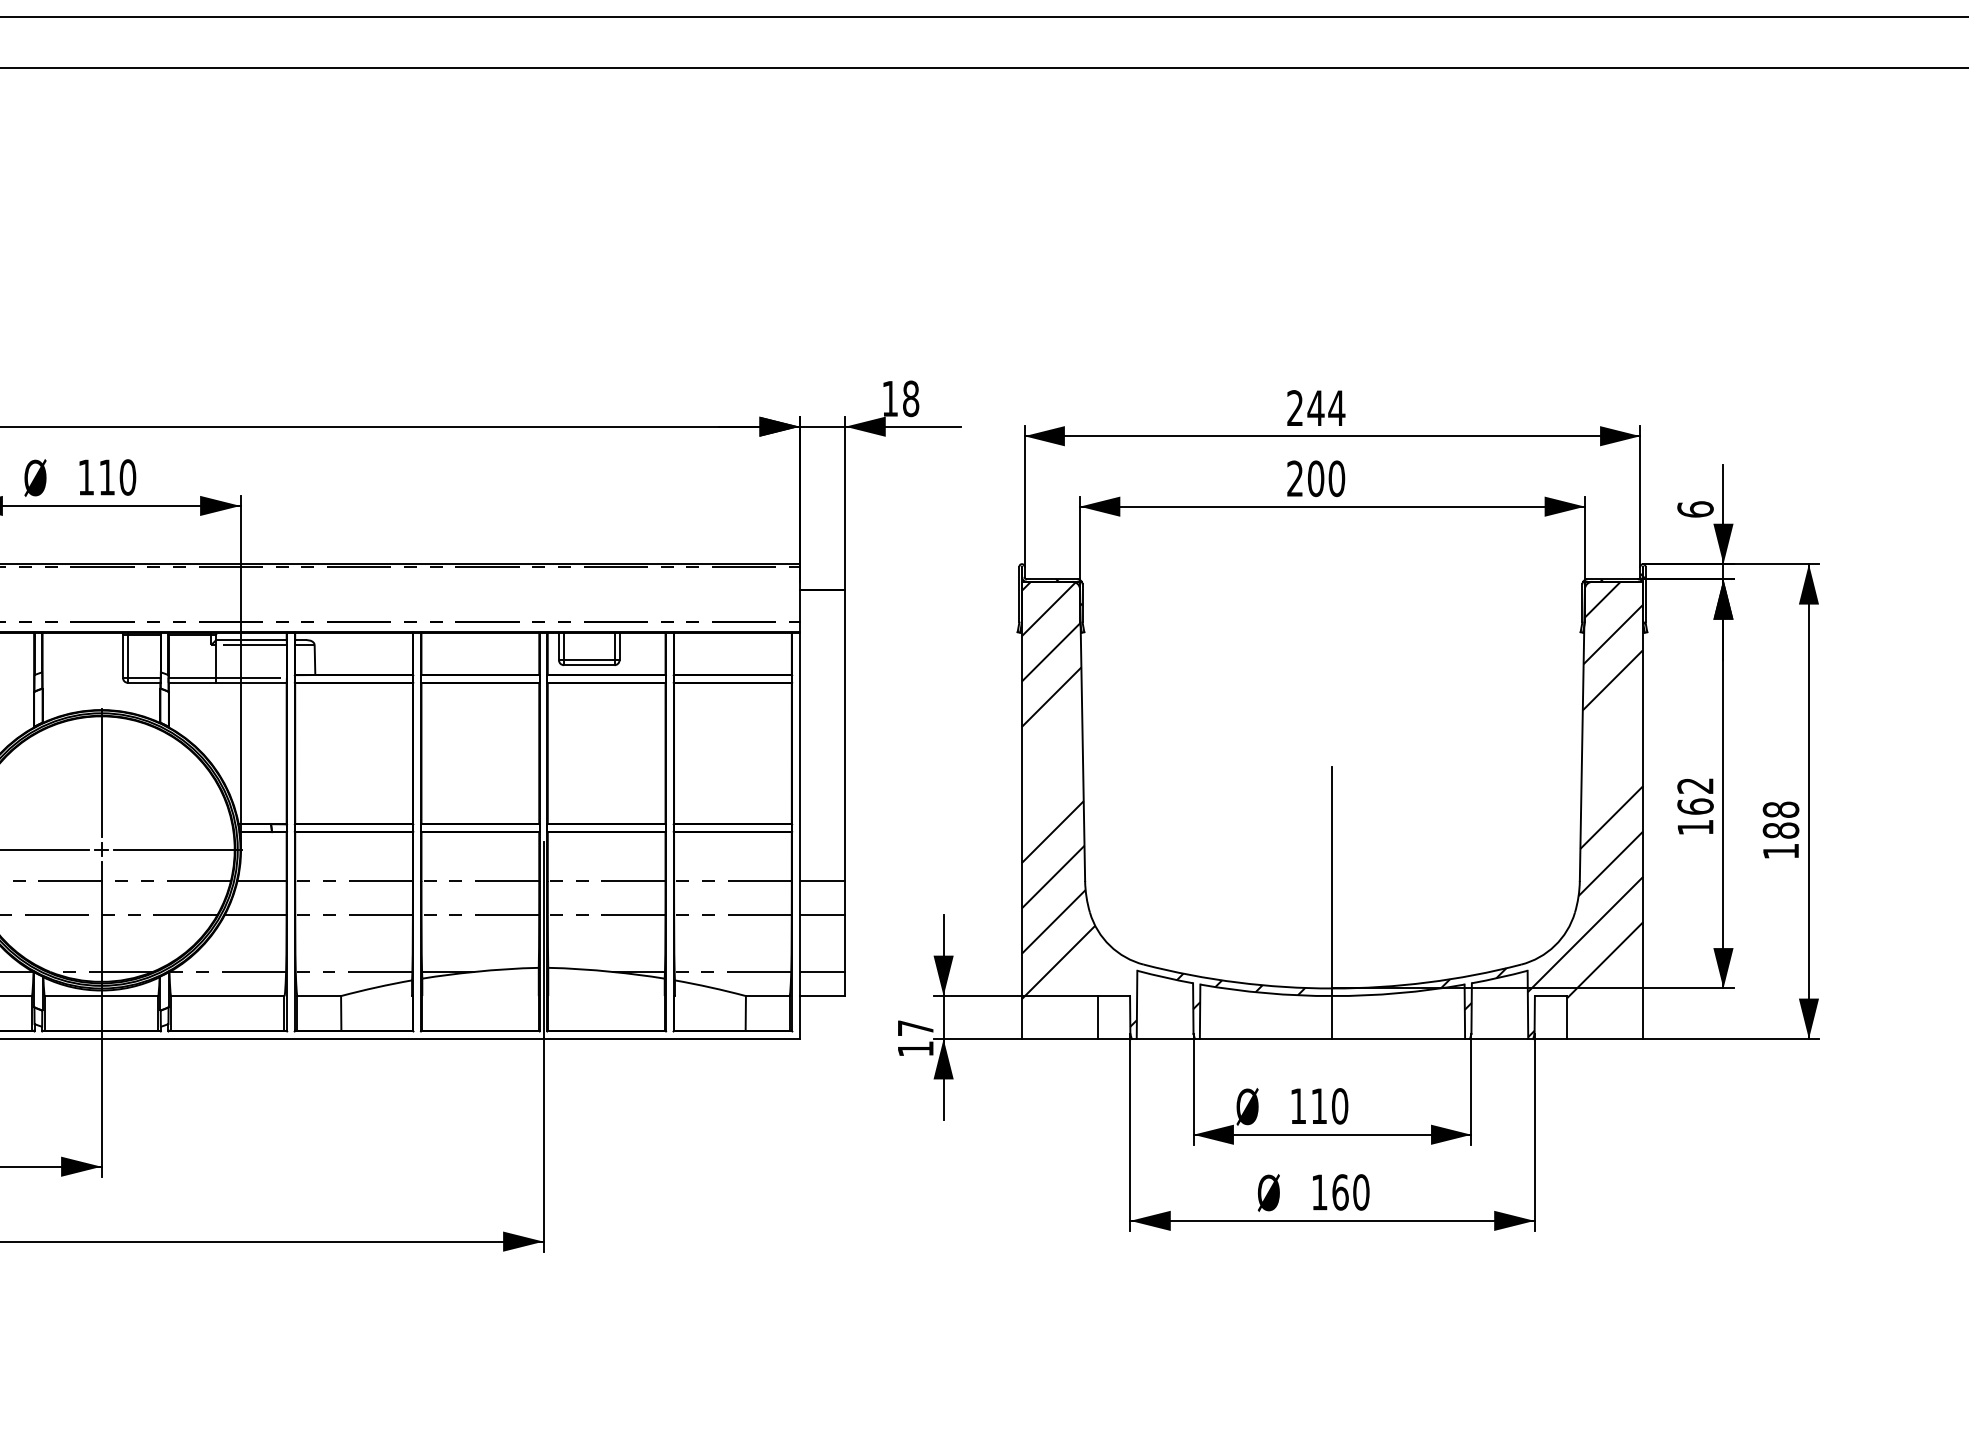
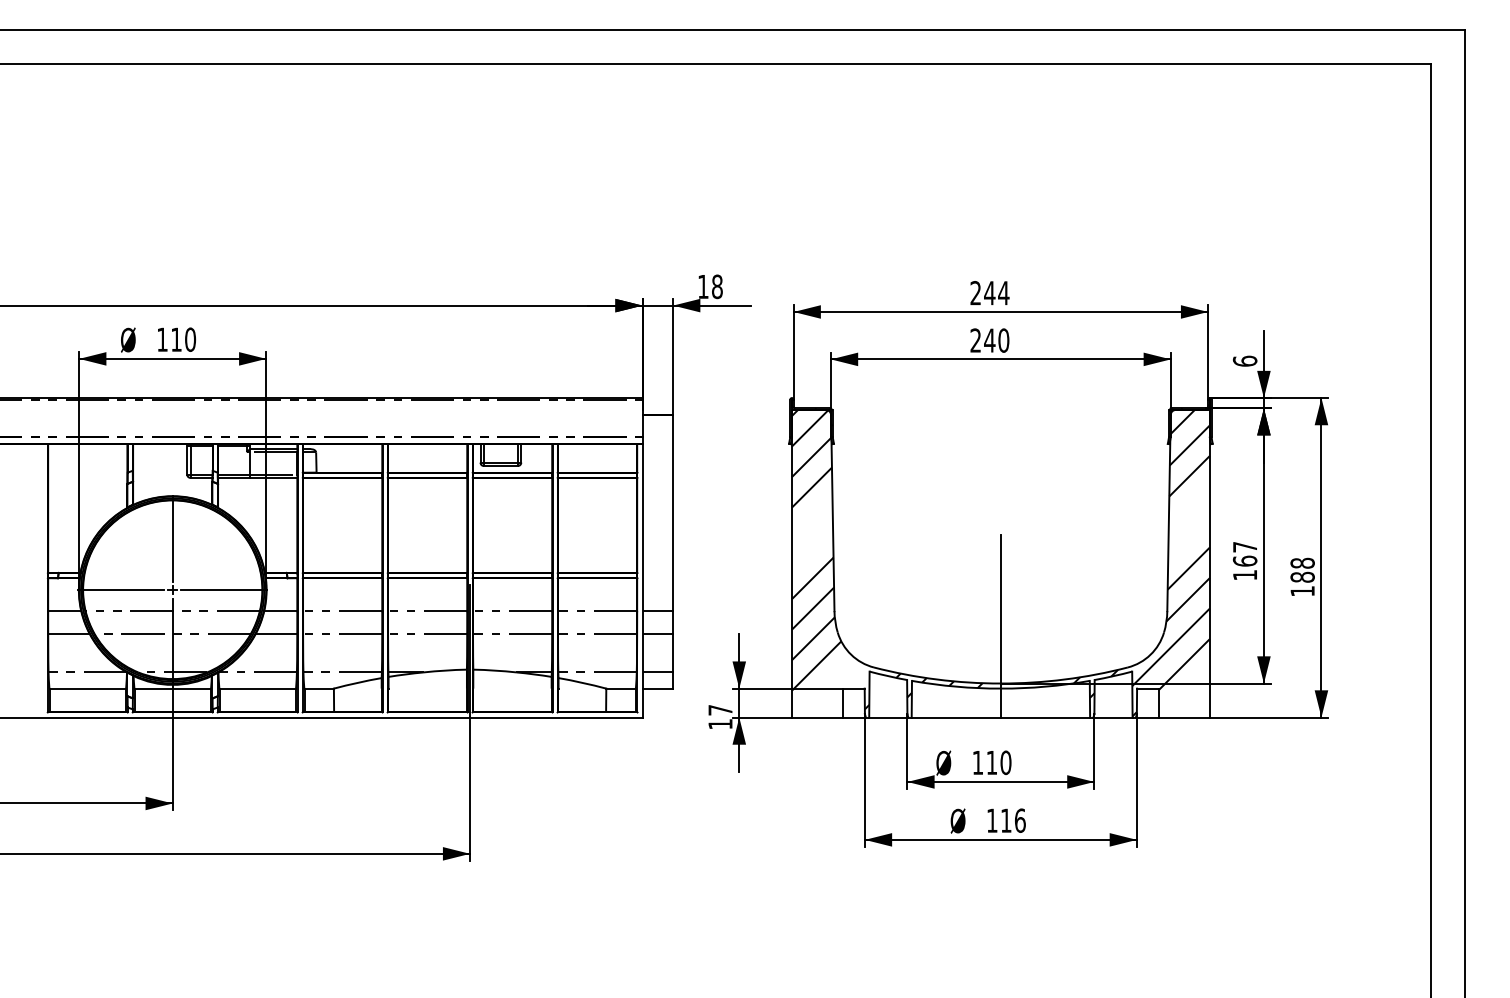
text: (1315, 478) -> (989, 340), 200 -> 240
text: (1694, 786) -> (1244, 547), 162 -> 167
text: (1351, 1192) -> (1013, 820), 160 -> 116

